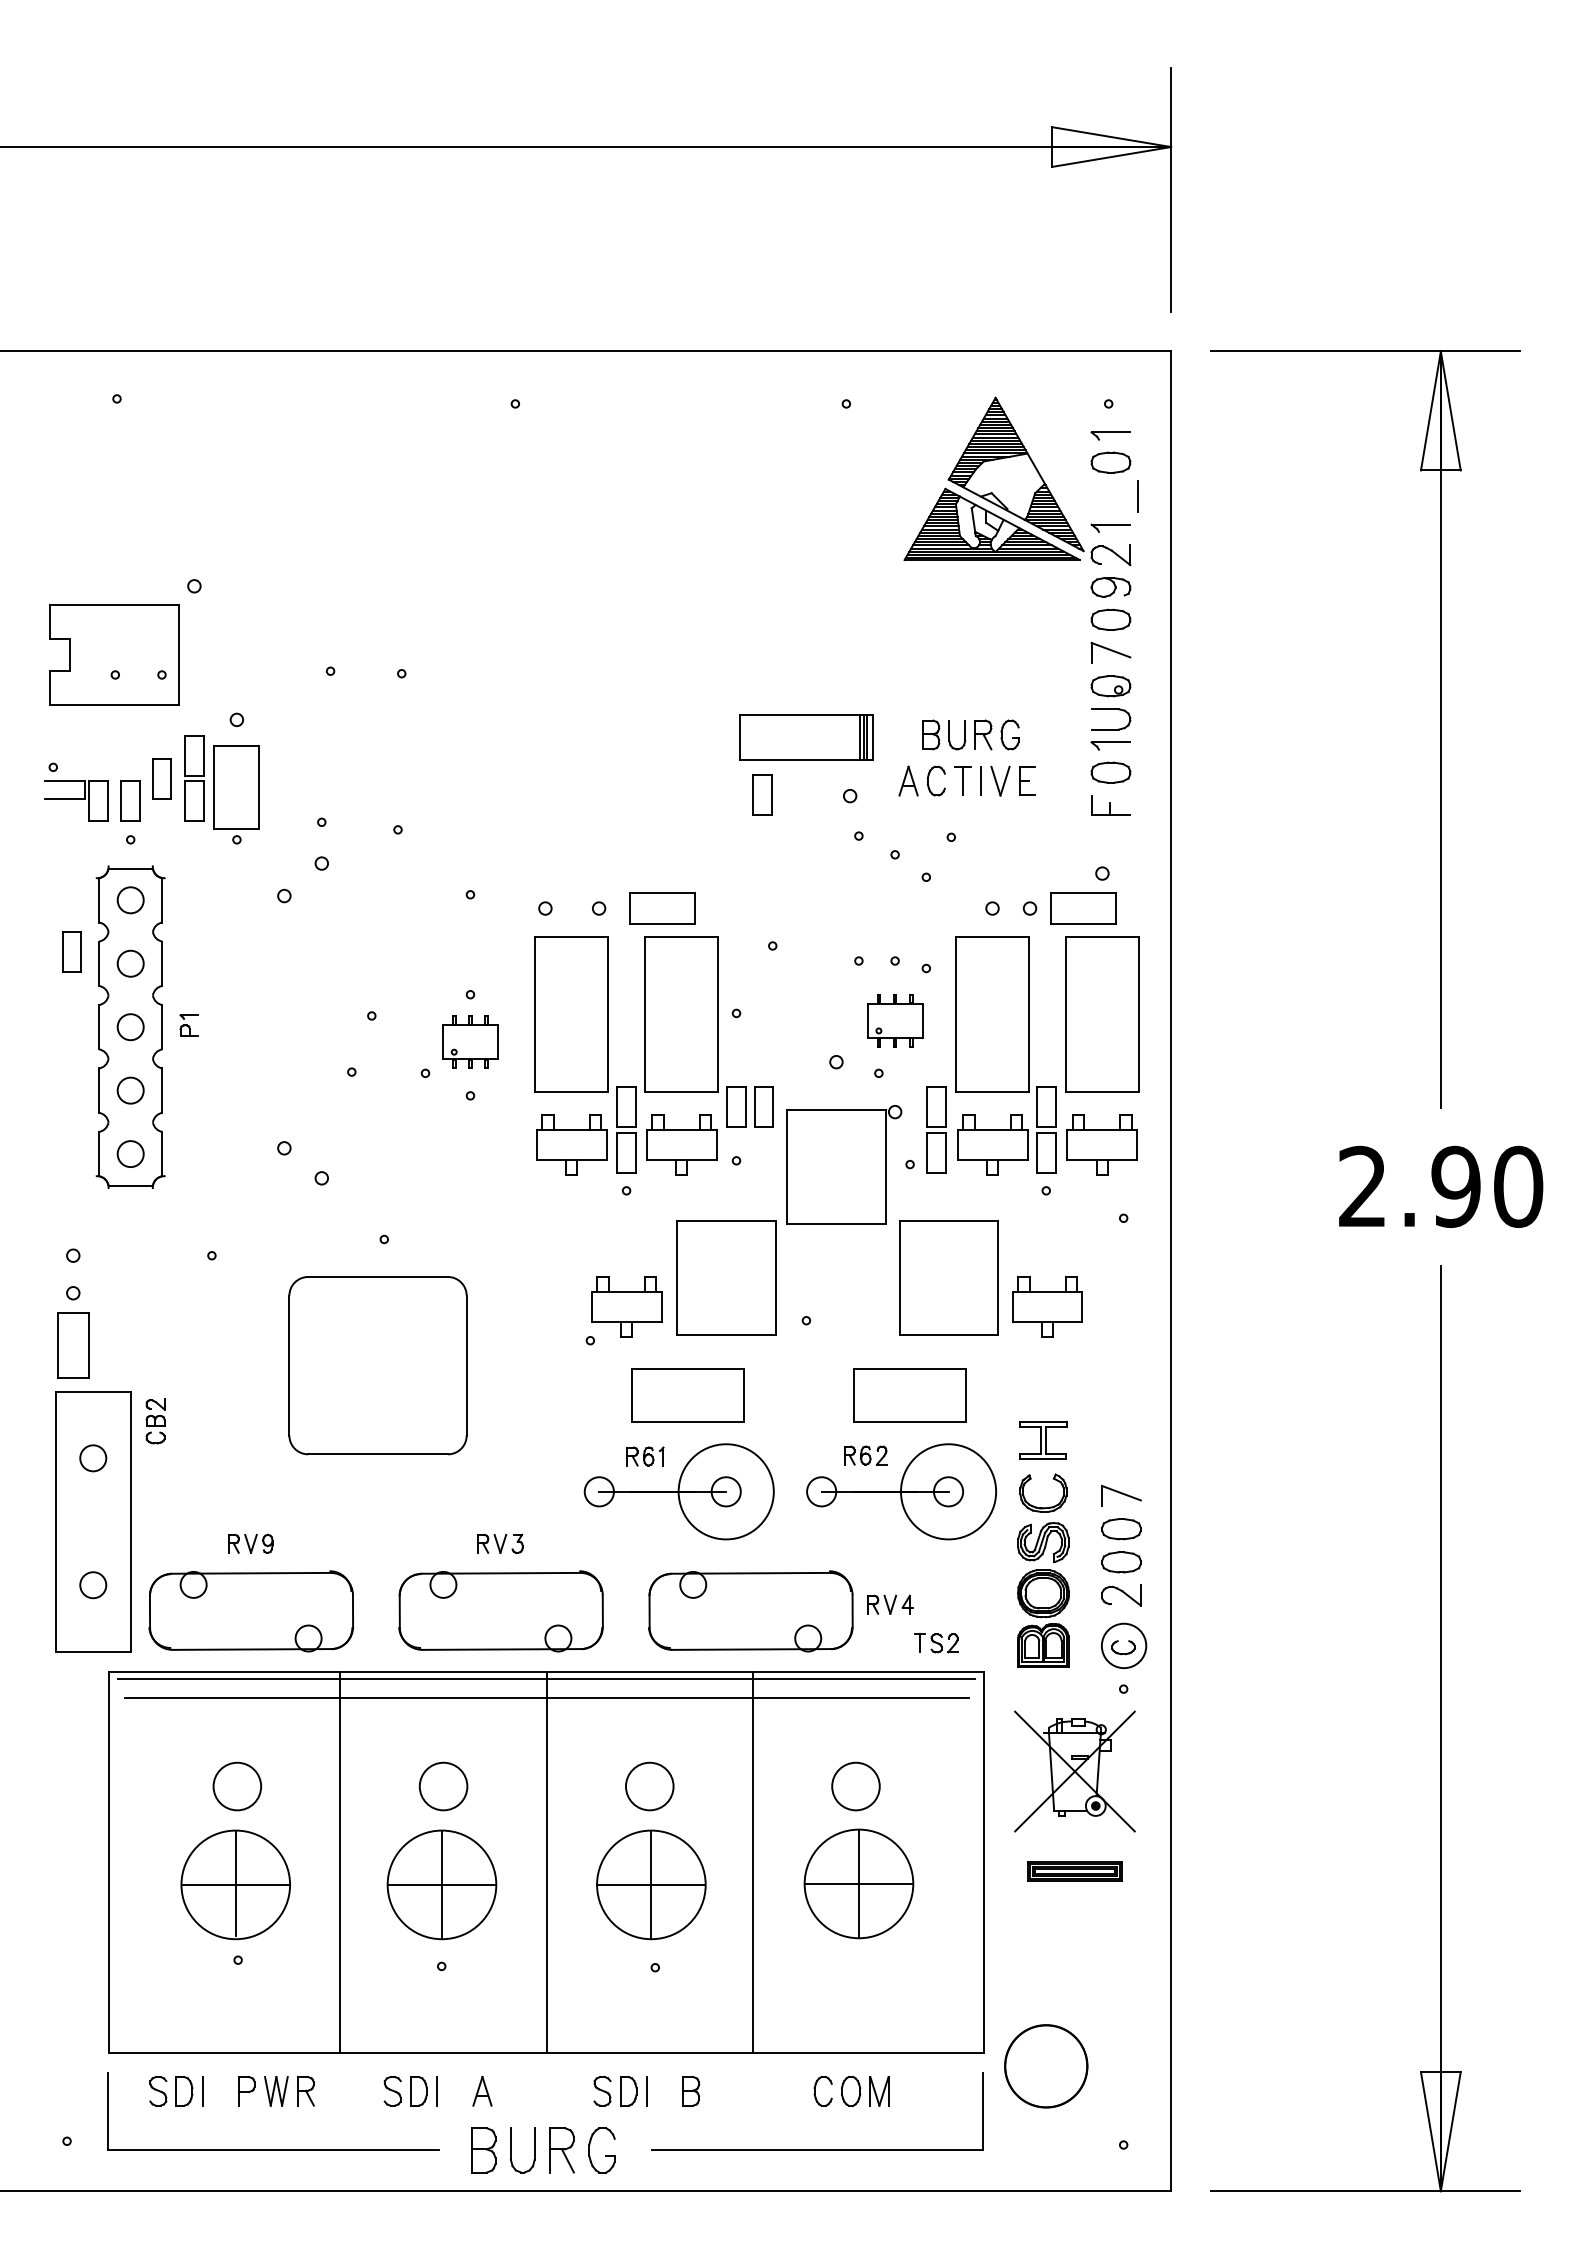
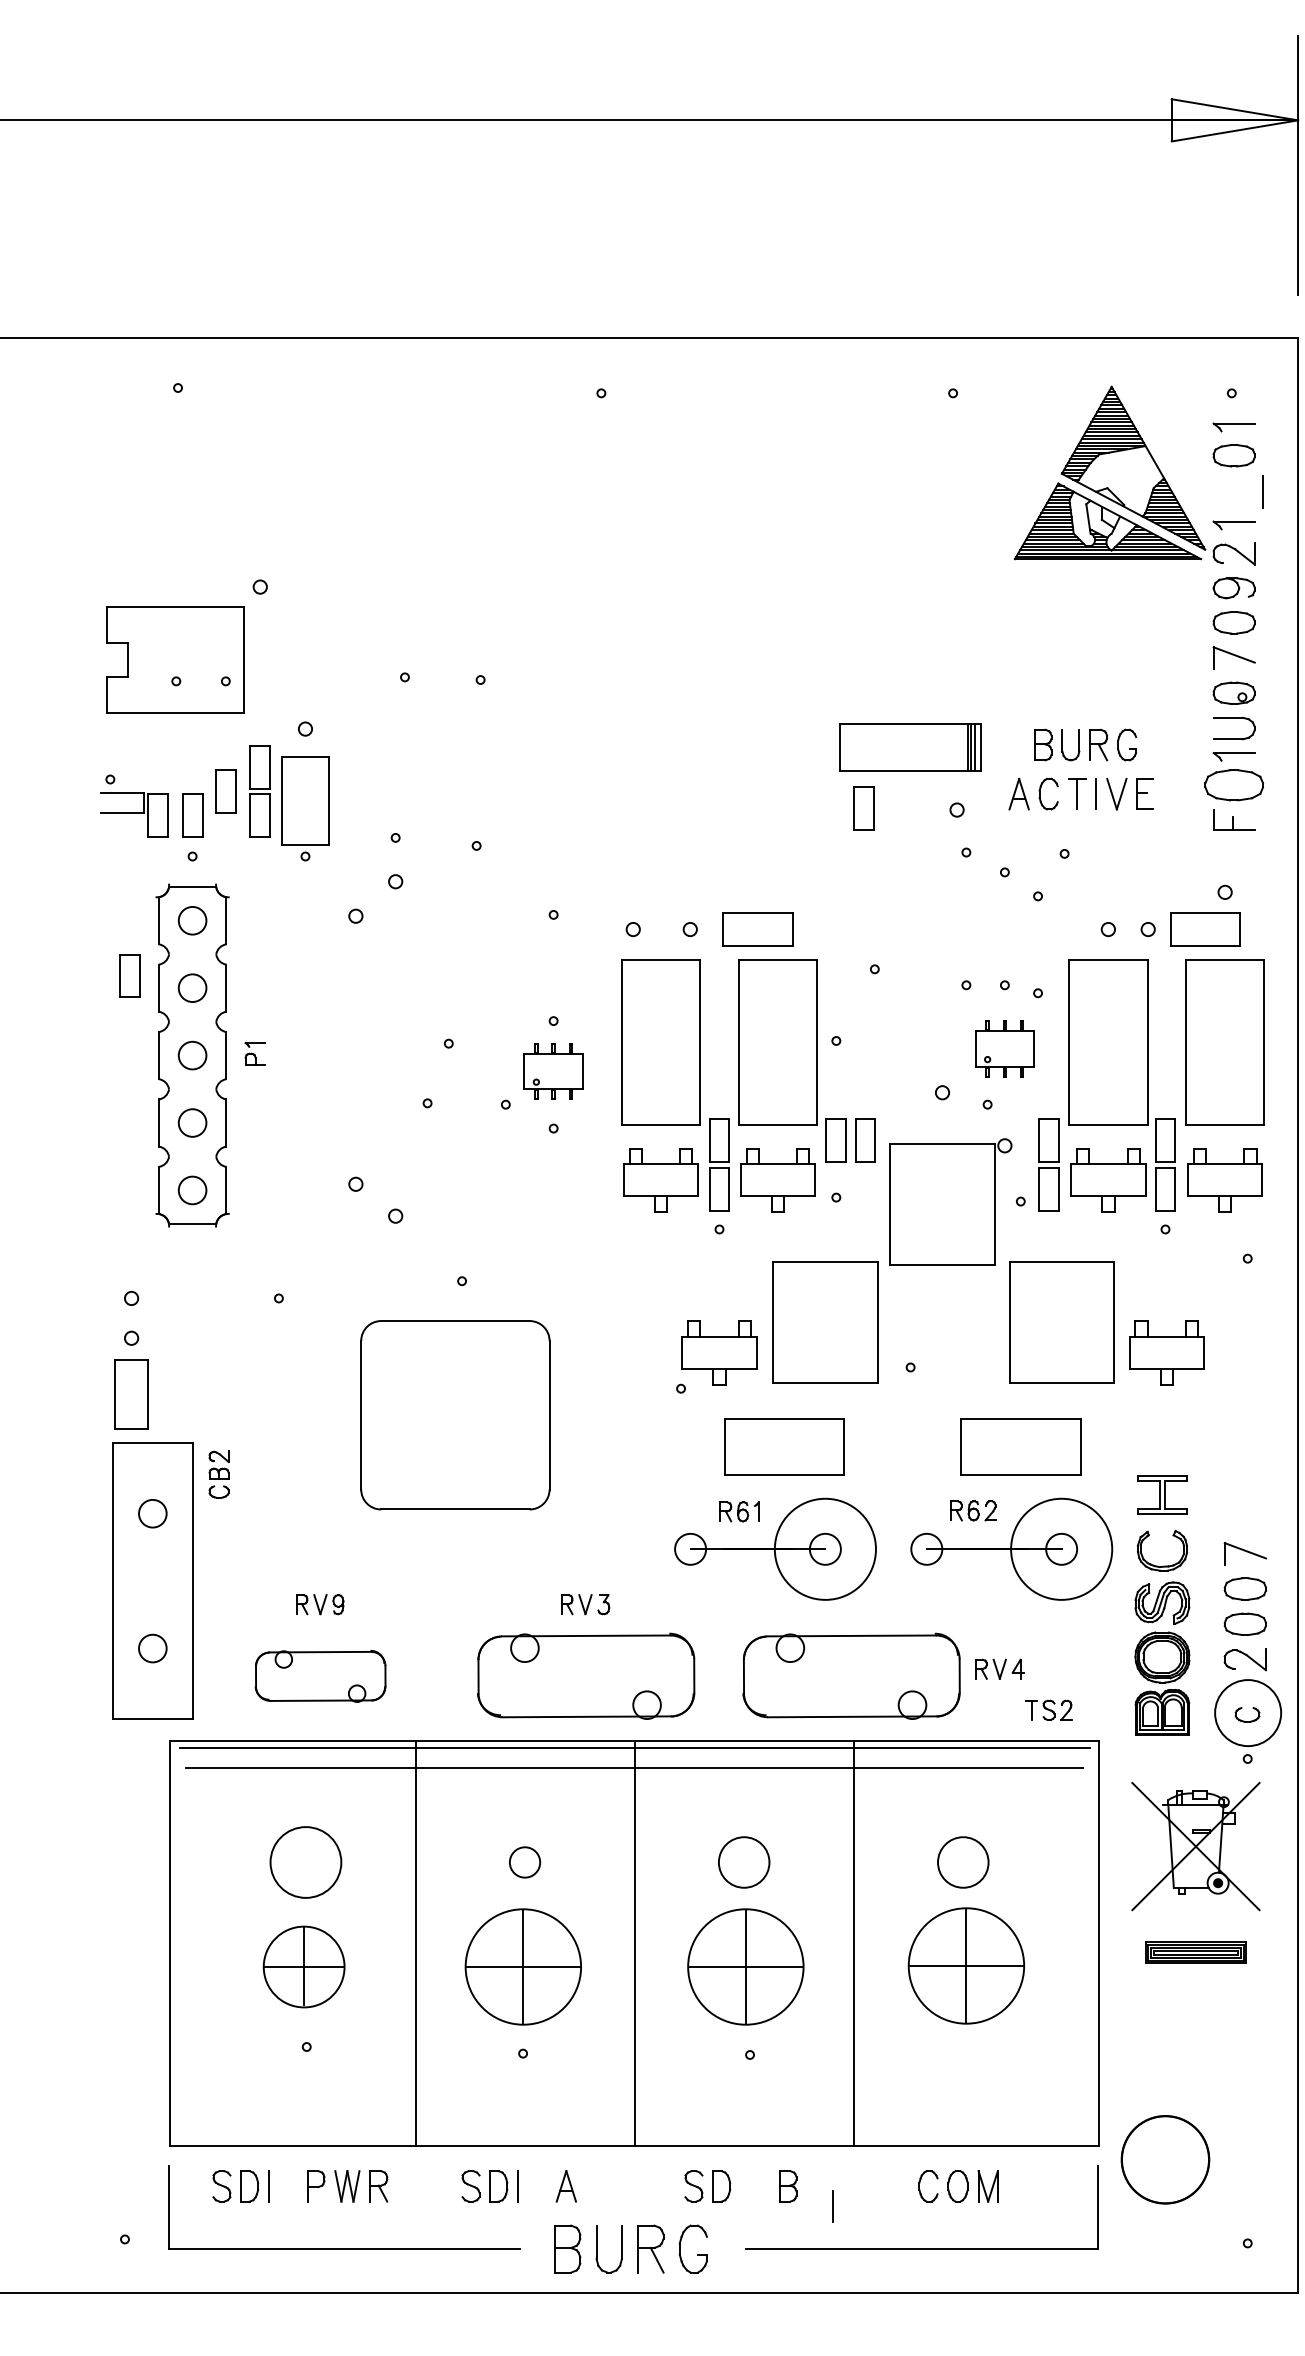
part: (1110, 772) -> (1233, 784), size x1.4
part: (250, 1611) -> (319, 1676), size x0.6
circle: (1123, 1645) -> (1247, 1712), size x1.4
circle: (237, 1786) -> (306, 1862), size x1.4
circle: (443, 1786) -> (524, 1862), size x0.6
part: (235, 1884) -> (303, 1966), size x0.7
line: (646, 2091) -> (833, 2206), moved

